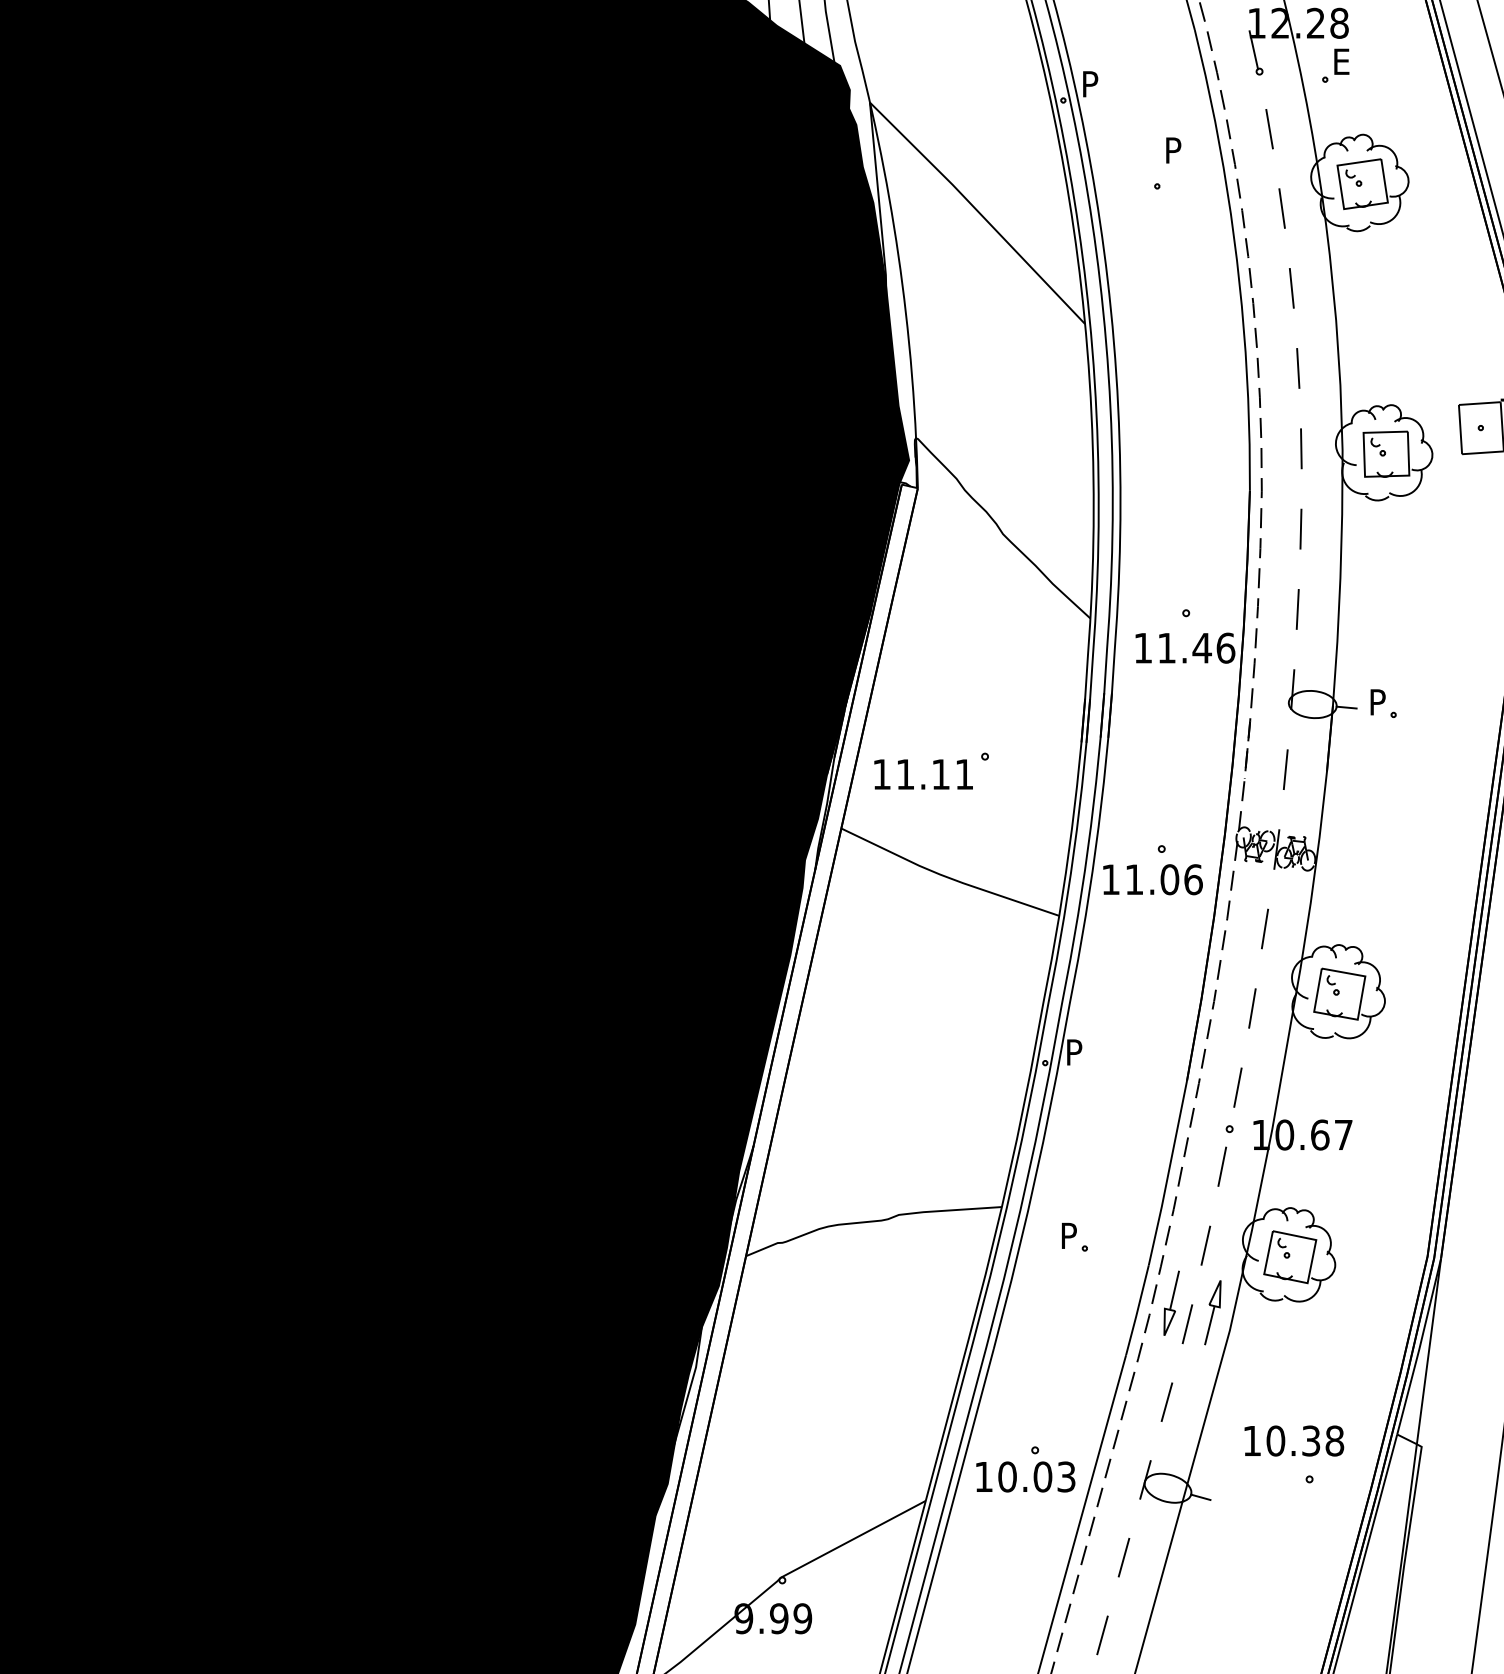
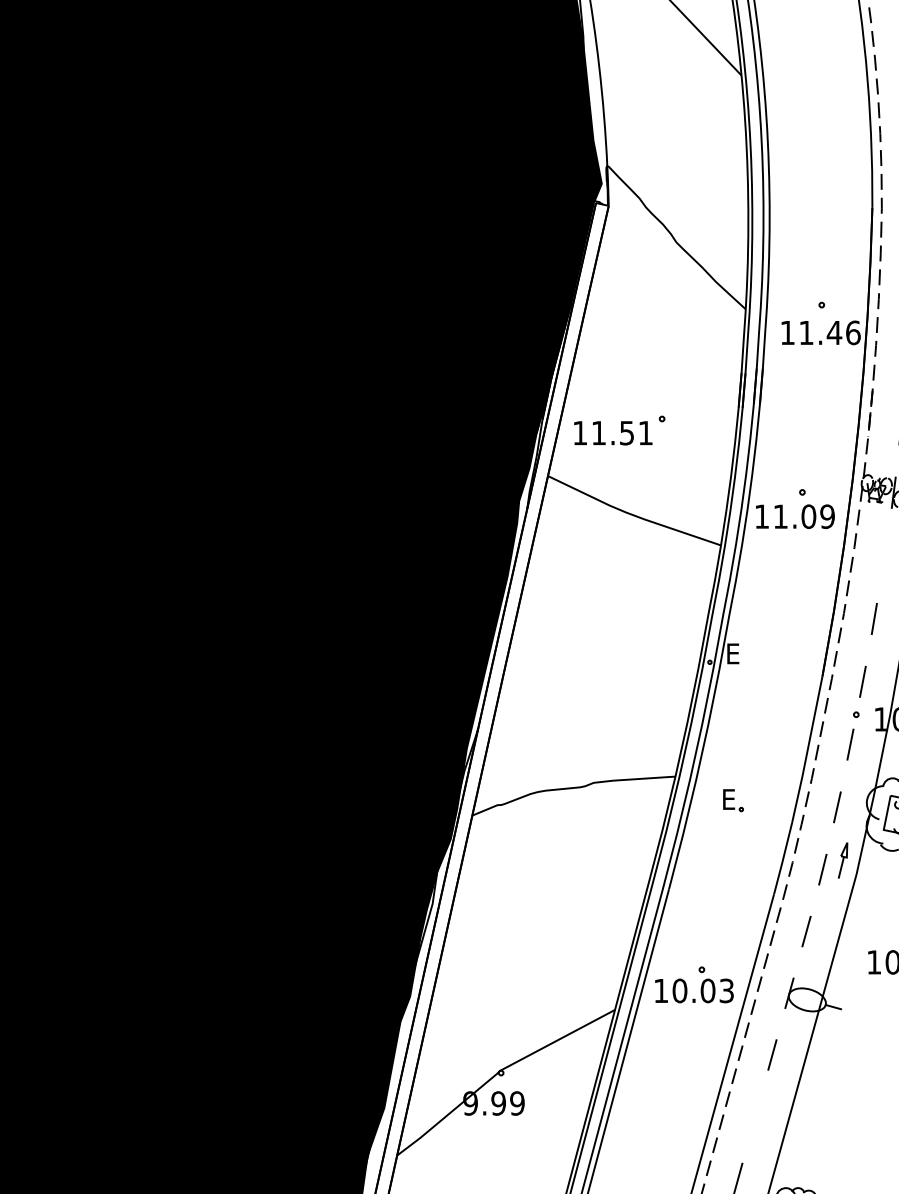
text: (940, 774) -> (626, 433), 11.11 -> 11.51
text: (1193, 879) -> (827, 516), 11.06 -> 11.09
line: (1264, 928) -> (883, 555), removed
text: (1076, 1052) -> (734, 653), P -> E
text: (1070, 1235) -> (729, 799), P -> E
part: (1171, 1302) -> (810, 852), removed
part: (1212, 1312) -> (842, 860), size x0.7
line: (1102, 1635) -> (755, 1116), removed

